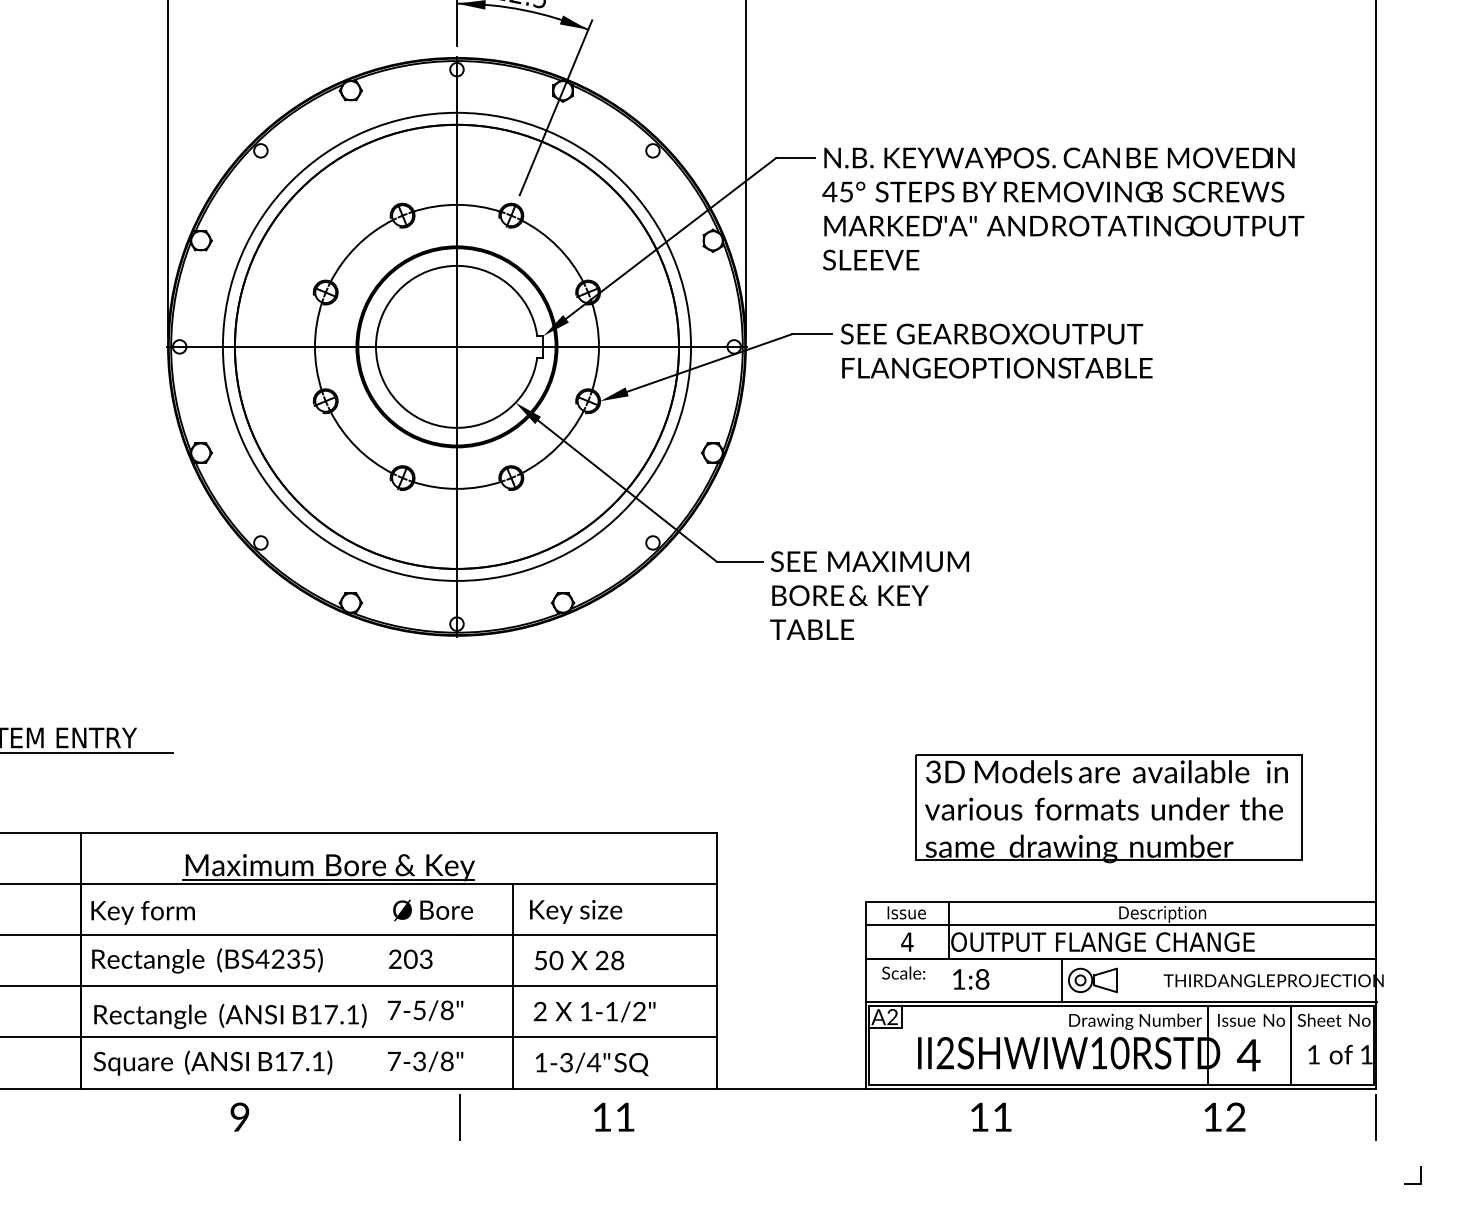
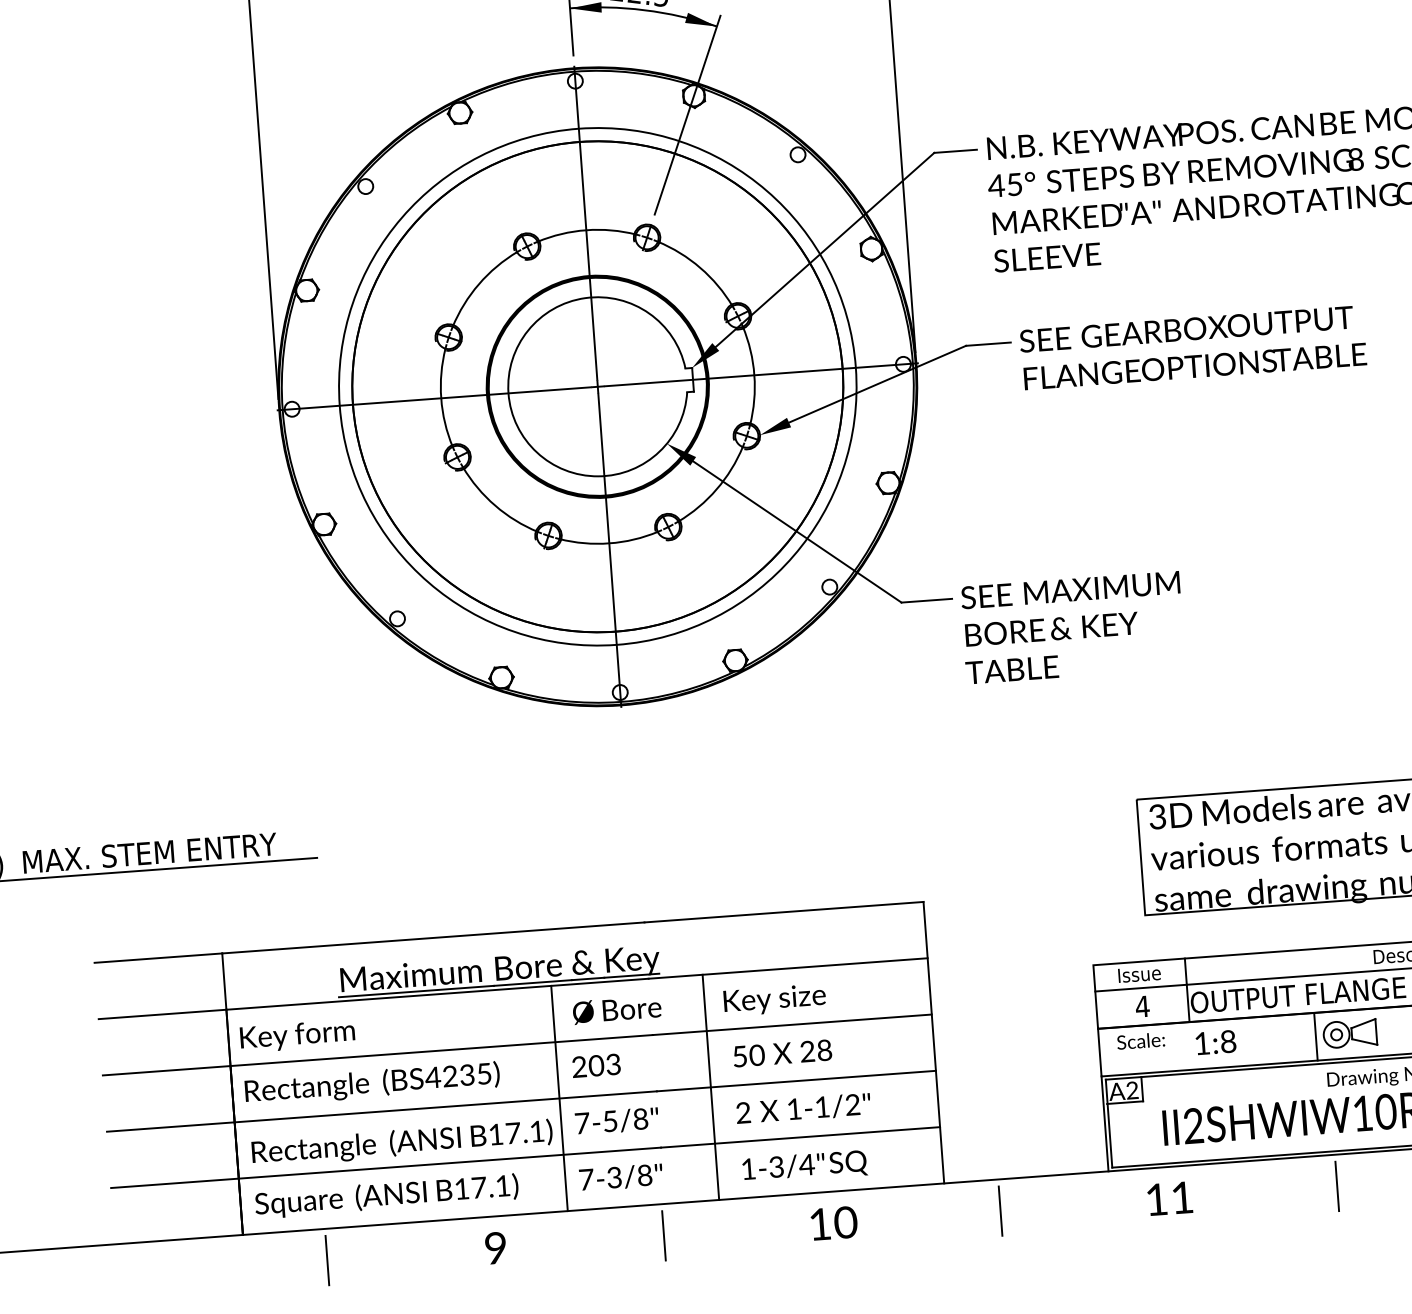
line: (375, 986) -> (559, 1098), added
line: (155, 1116) -> (327, 1259), added
text: (239, 1116) -> (495, 1247), moved
text: (625, 1116) -> (845, 1221), 11 -> 10
line: (765, 1116) -> (1000, 1210), added
text: (991, 1116) -> (1170, 1197), moved
line: (1071, 1116) -> (1337, 1185), added

